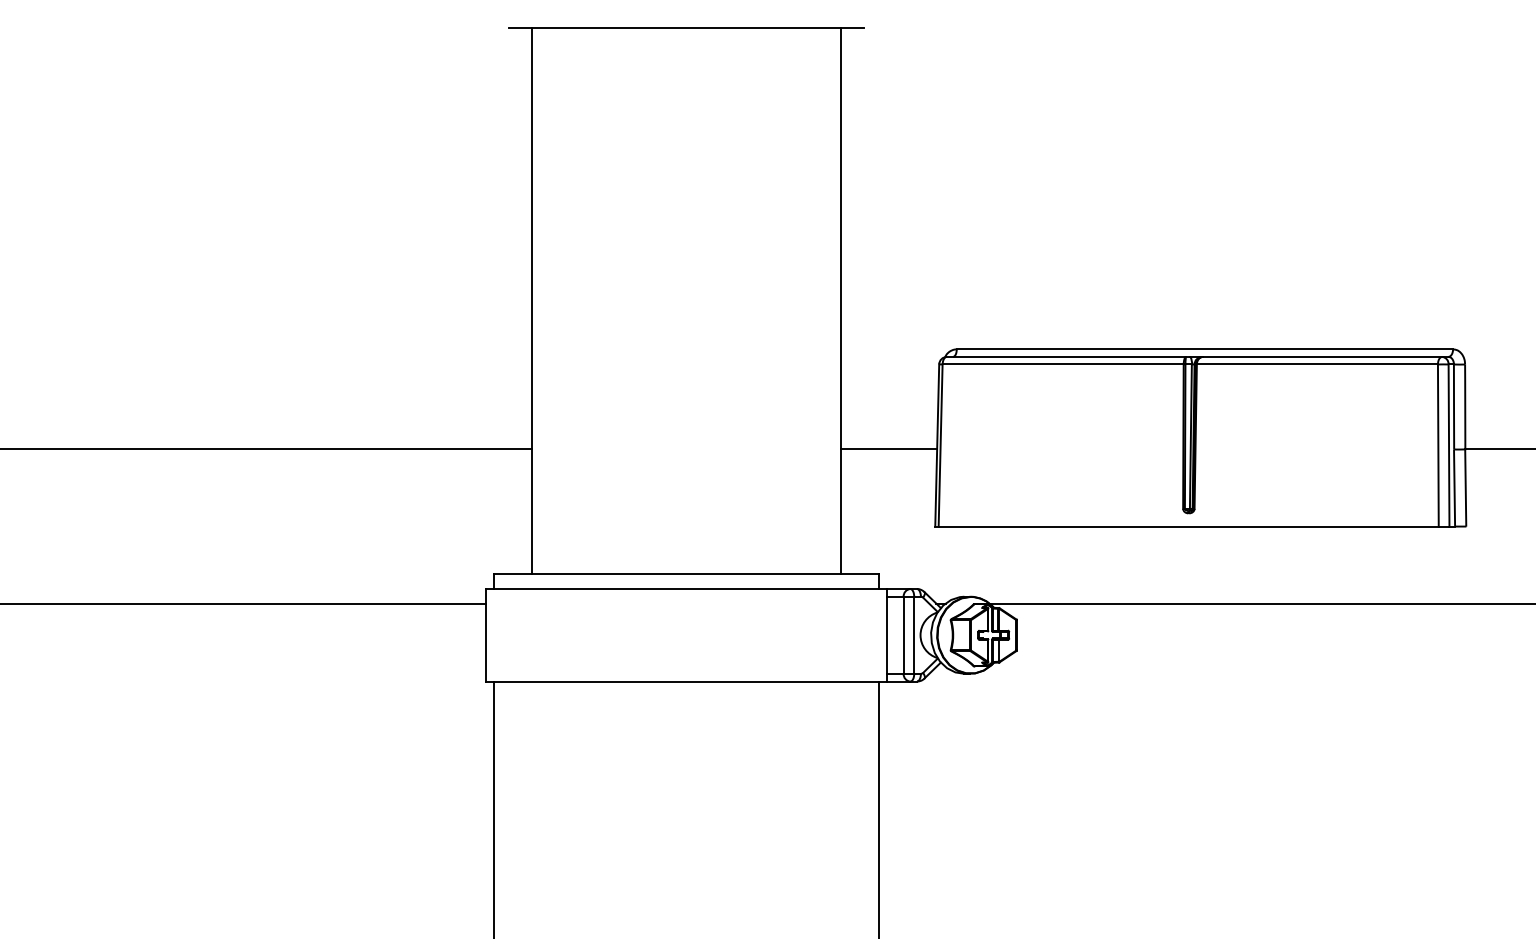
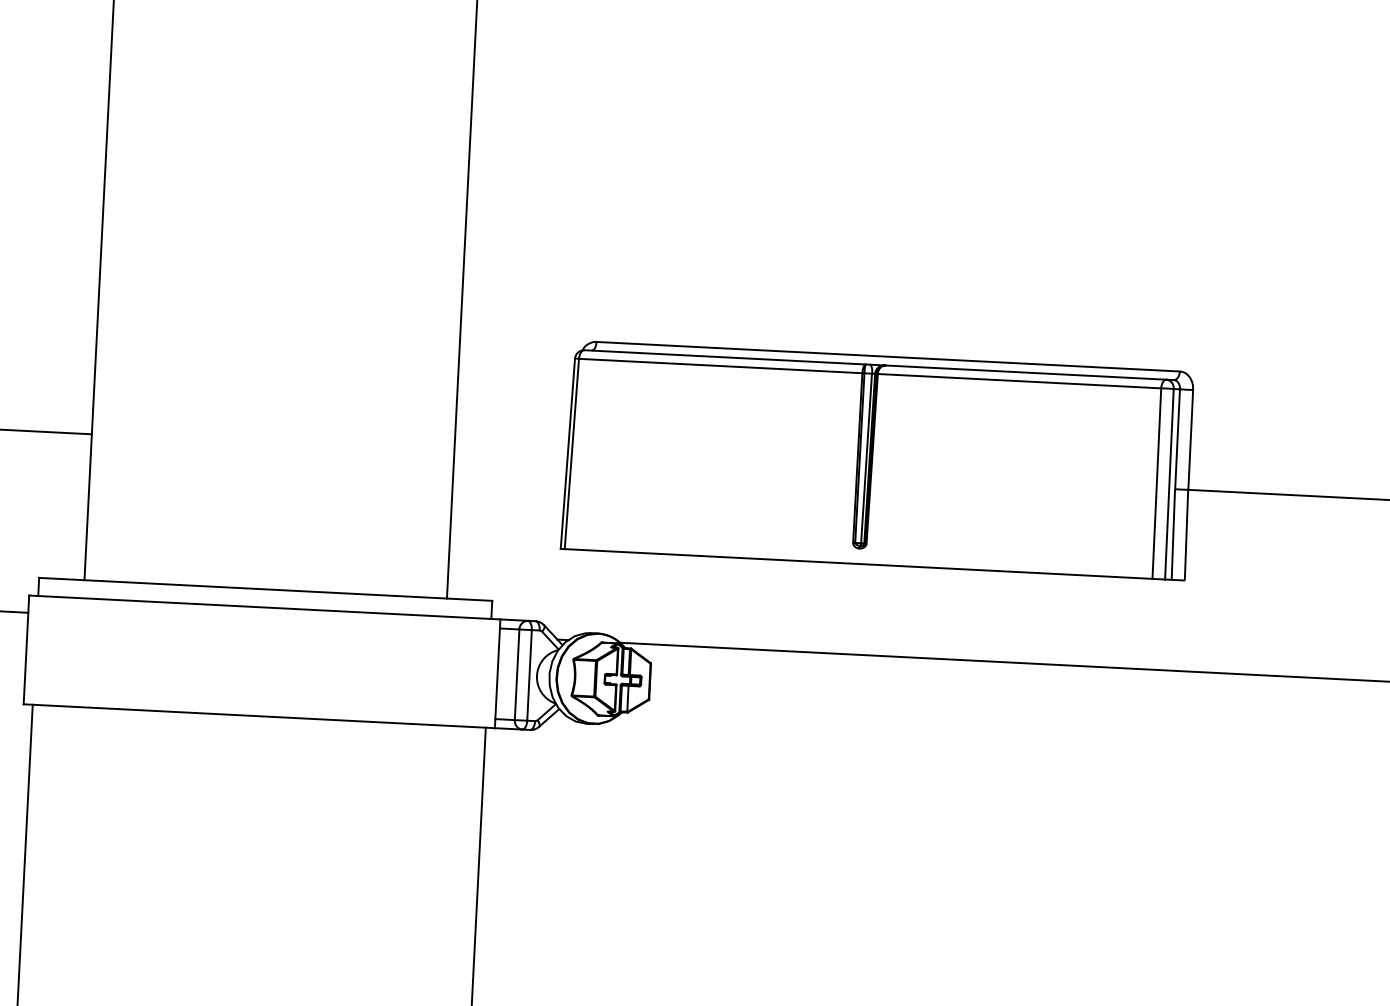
line: (888, 449) -> (510, 455), removed

